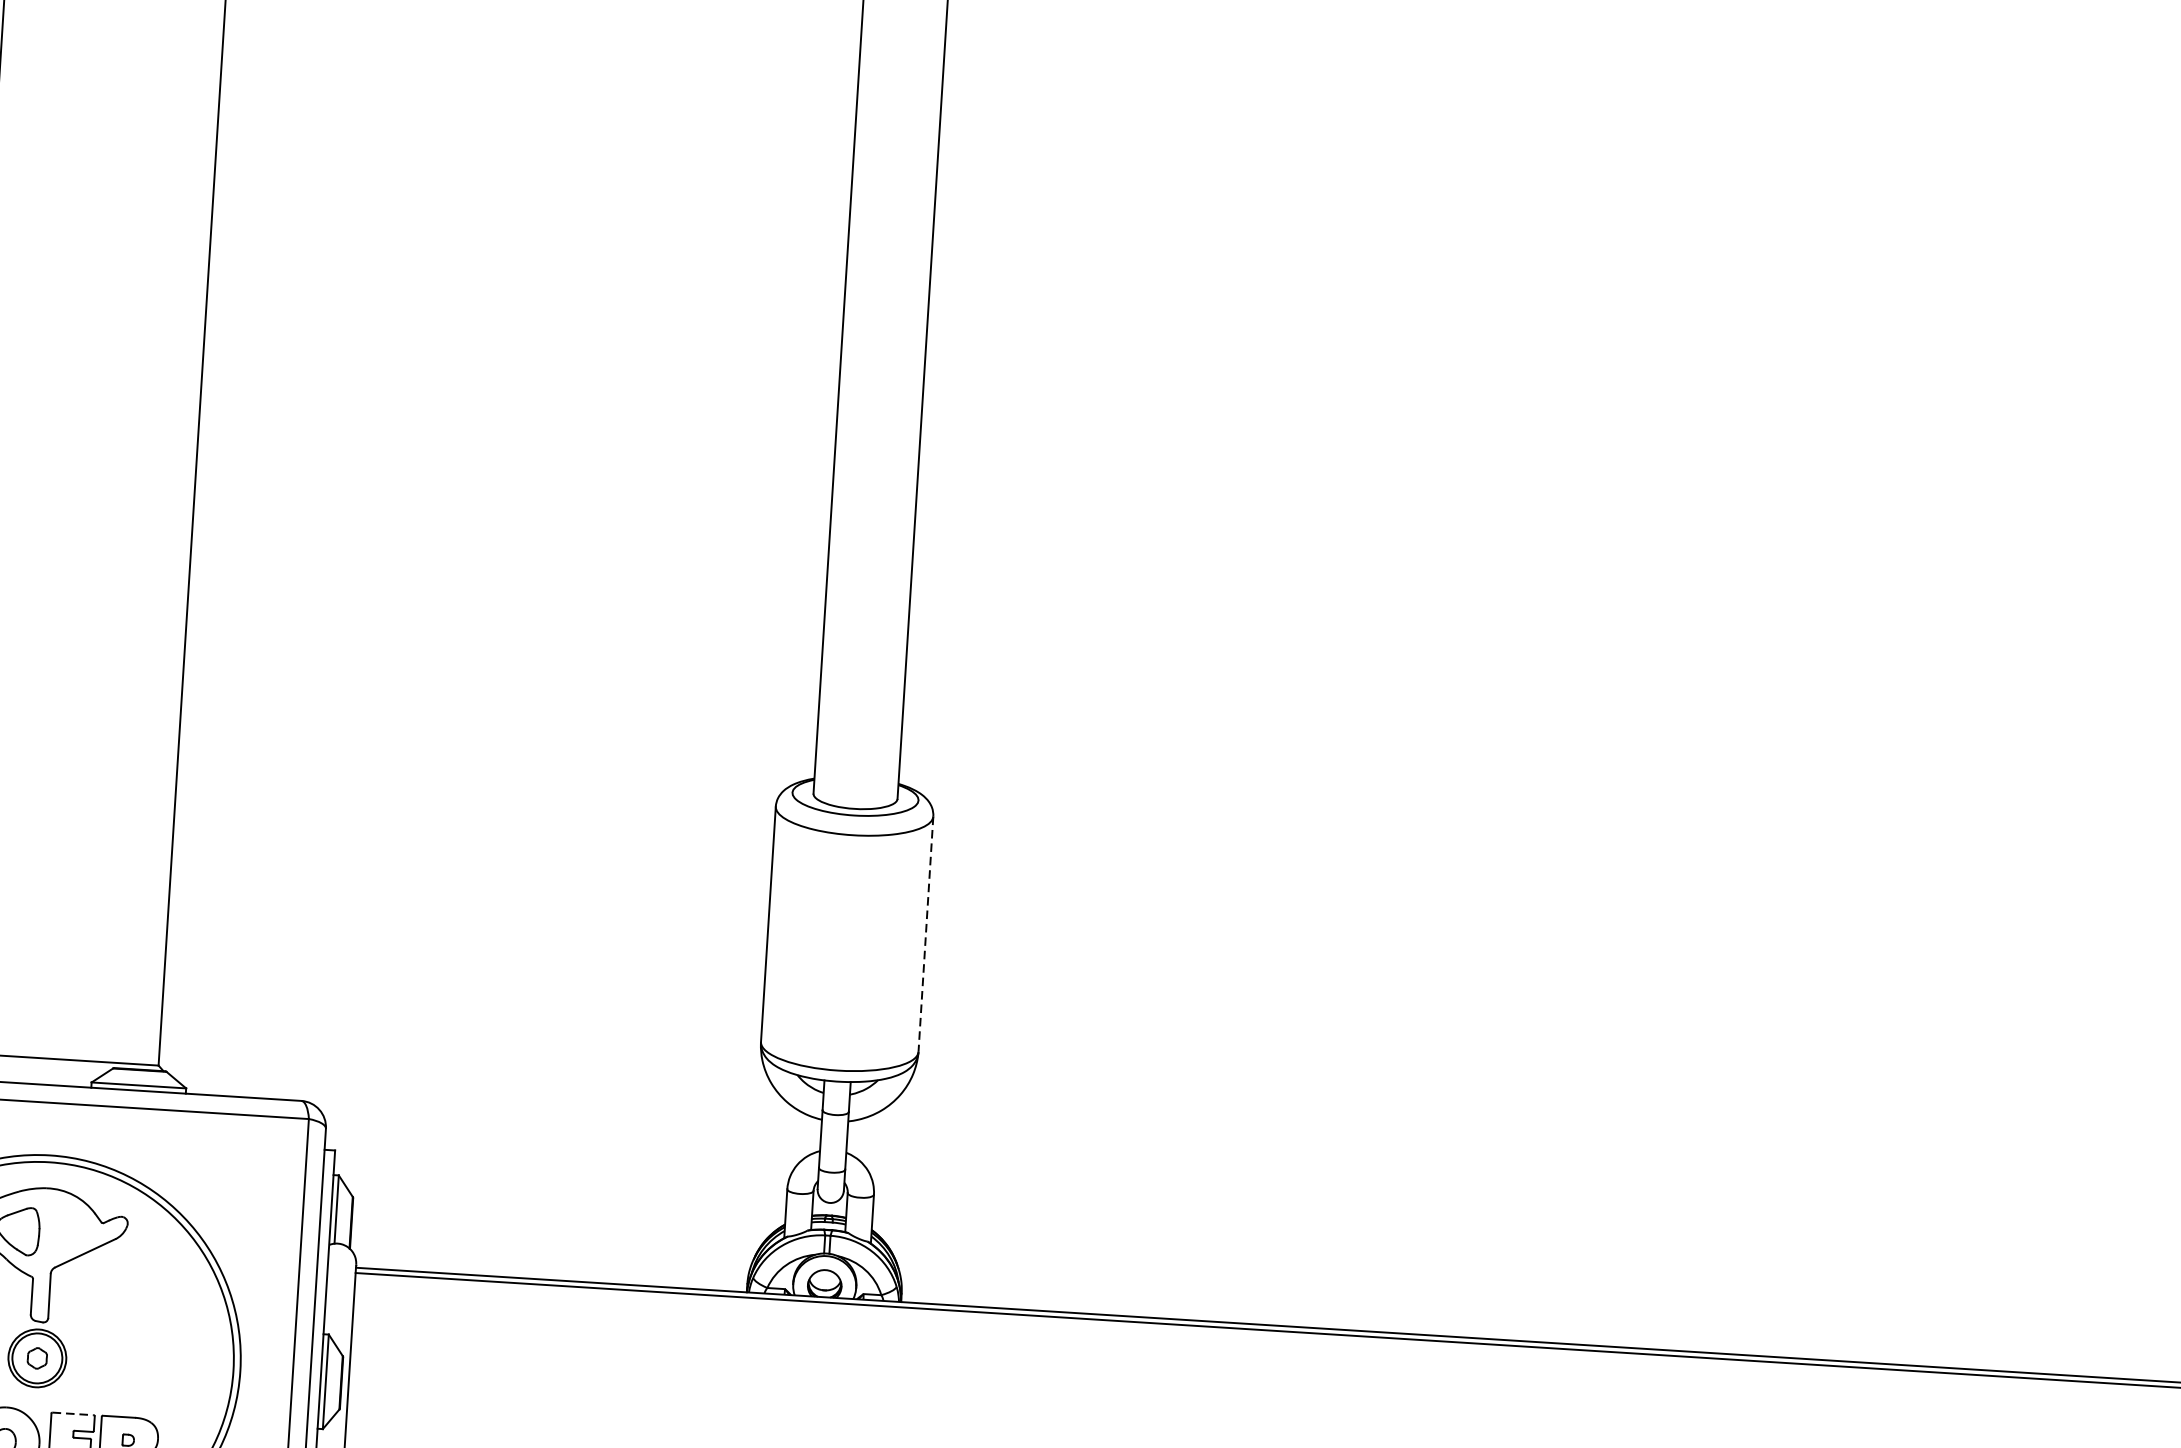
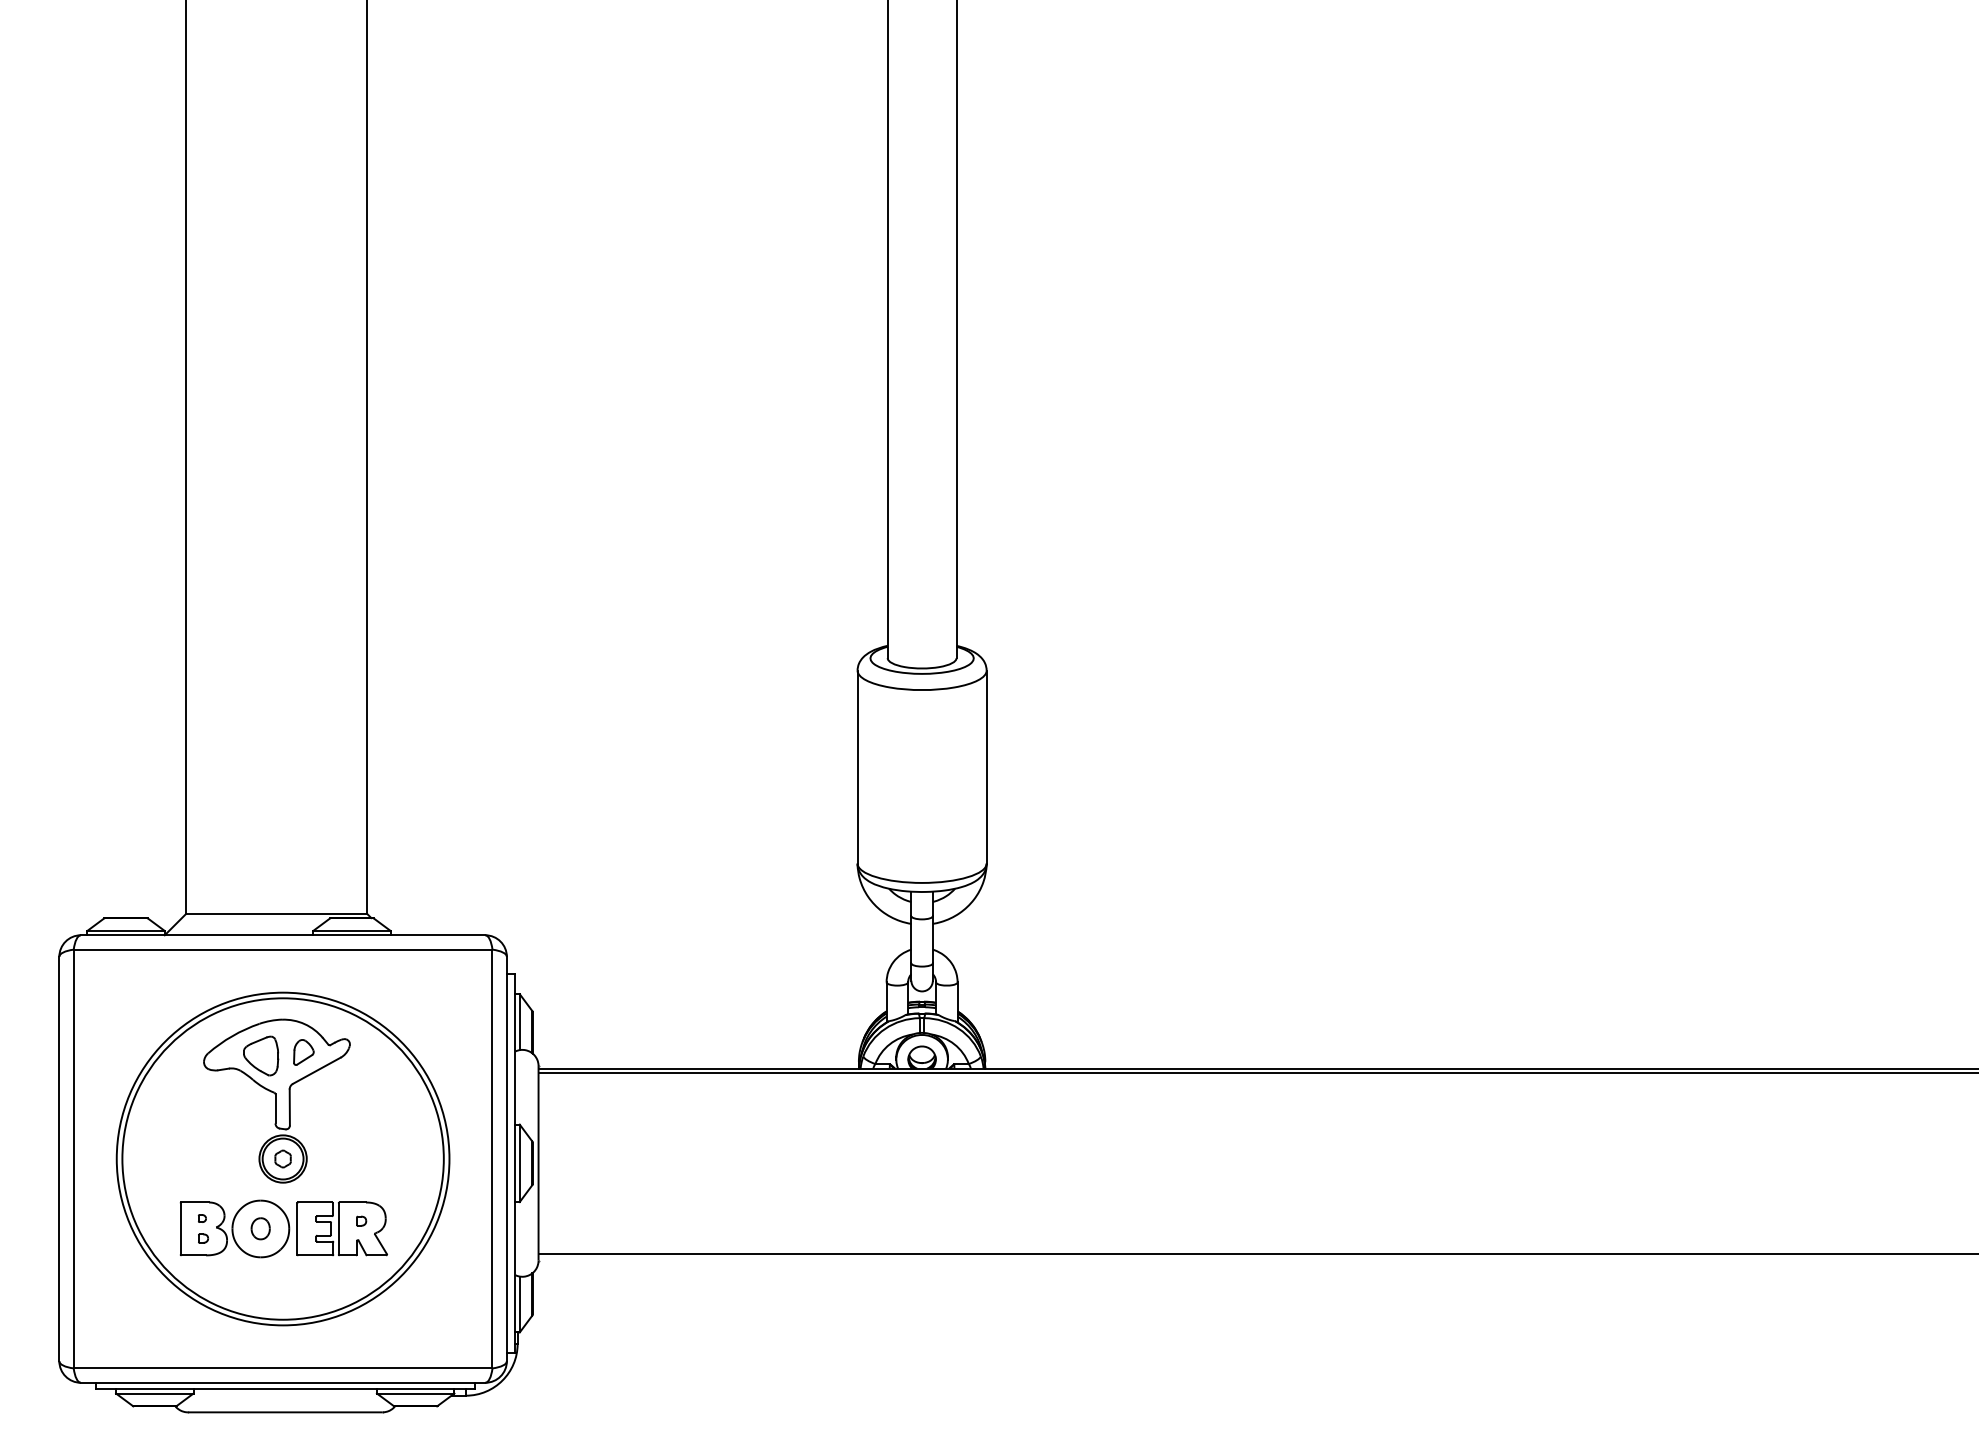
line: (925, 934) -> (986, 767), dashed -> solid
part: (70, 1229) -> (303, 1052), added
line: (73, 1413) -> (315, 1202), dashed -> solid

